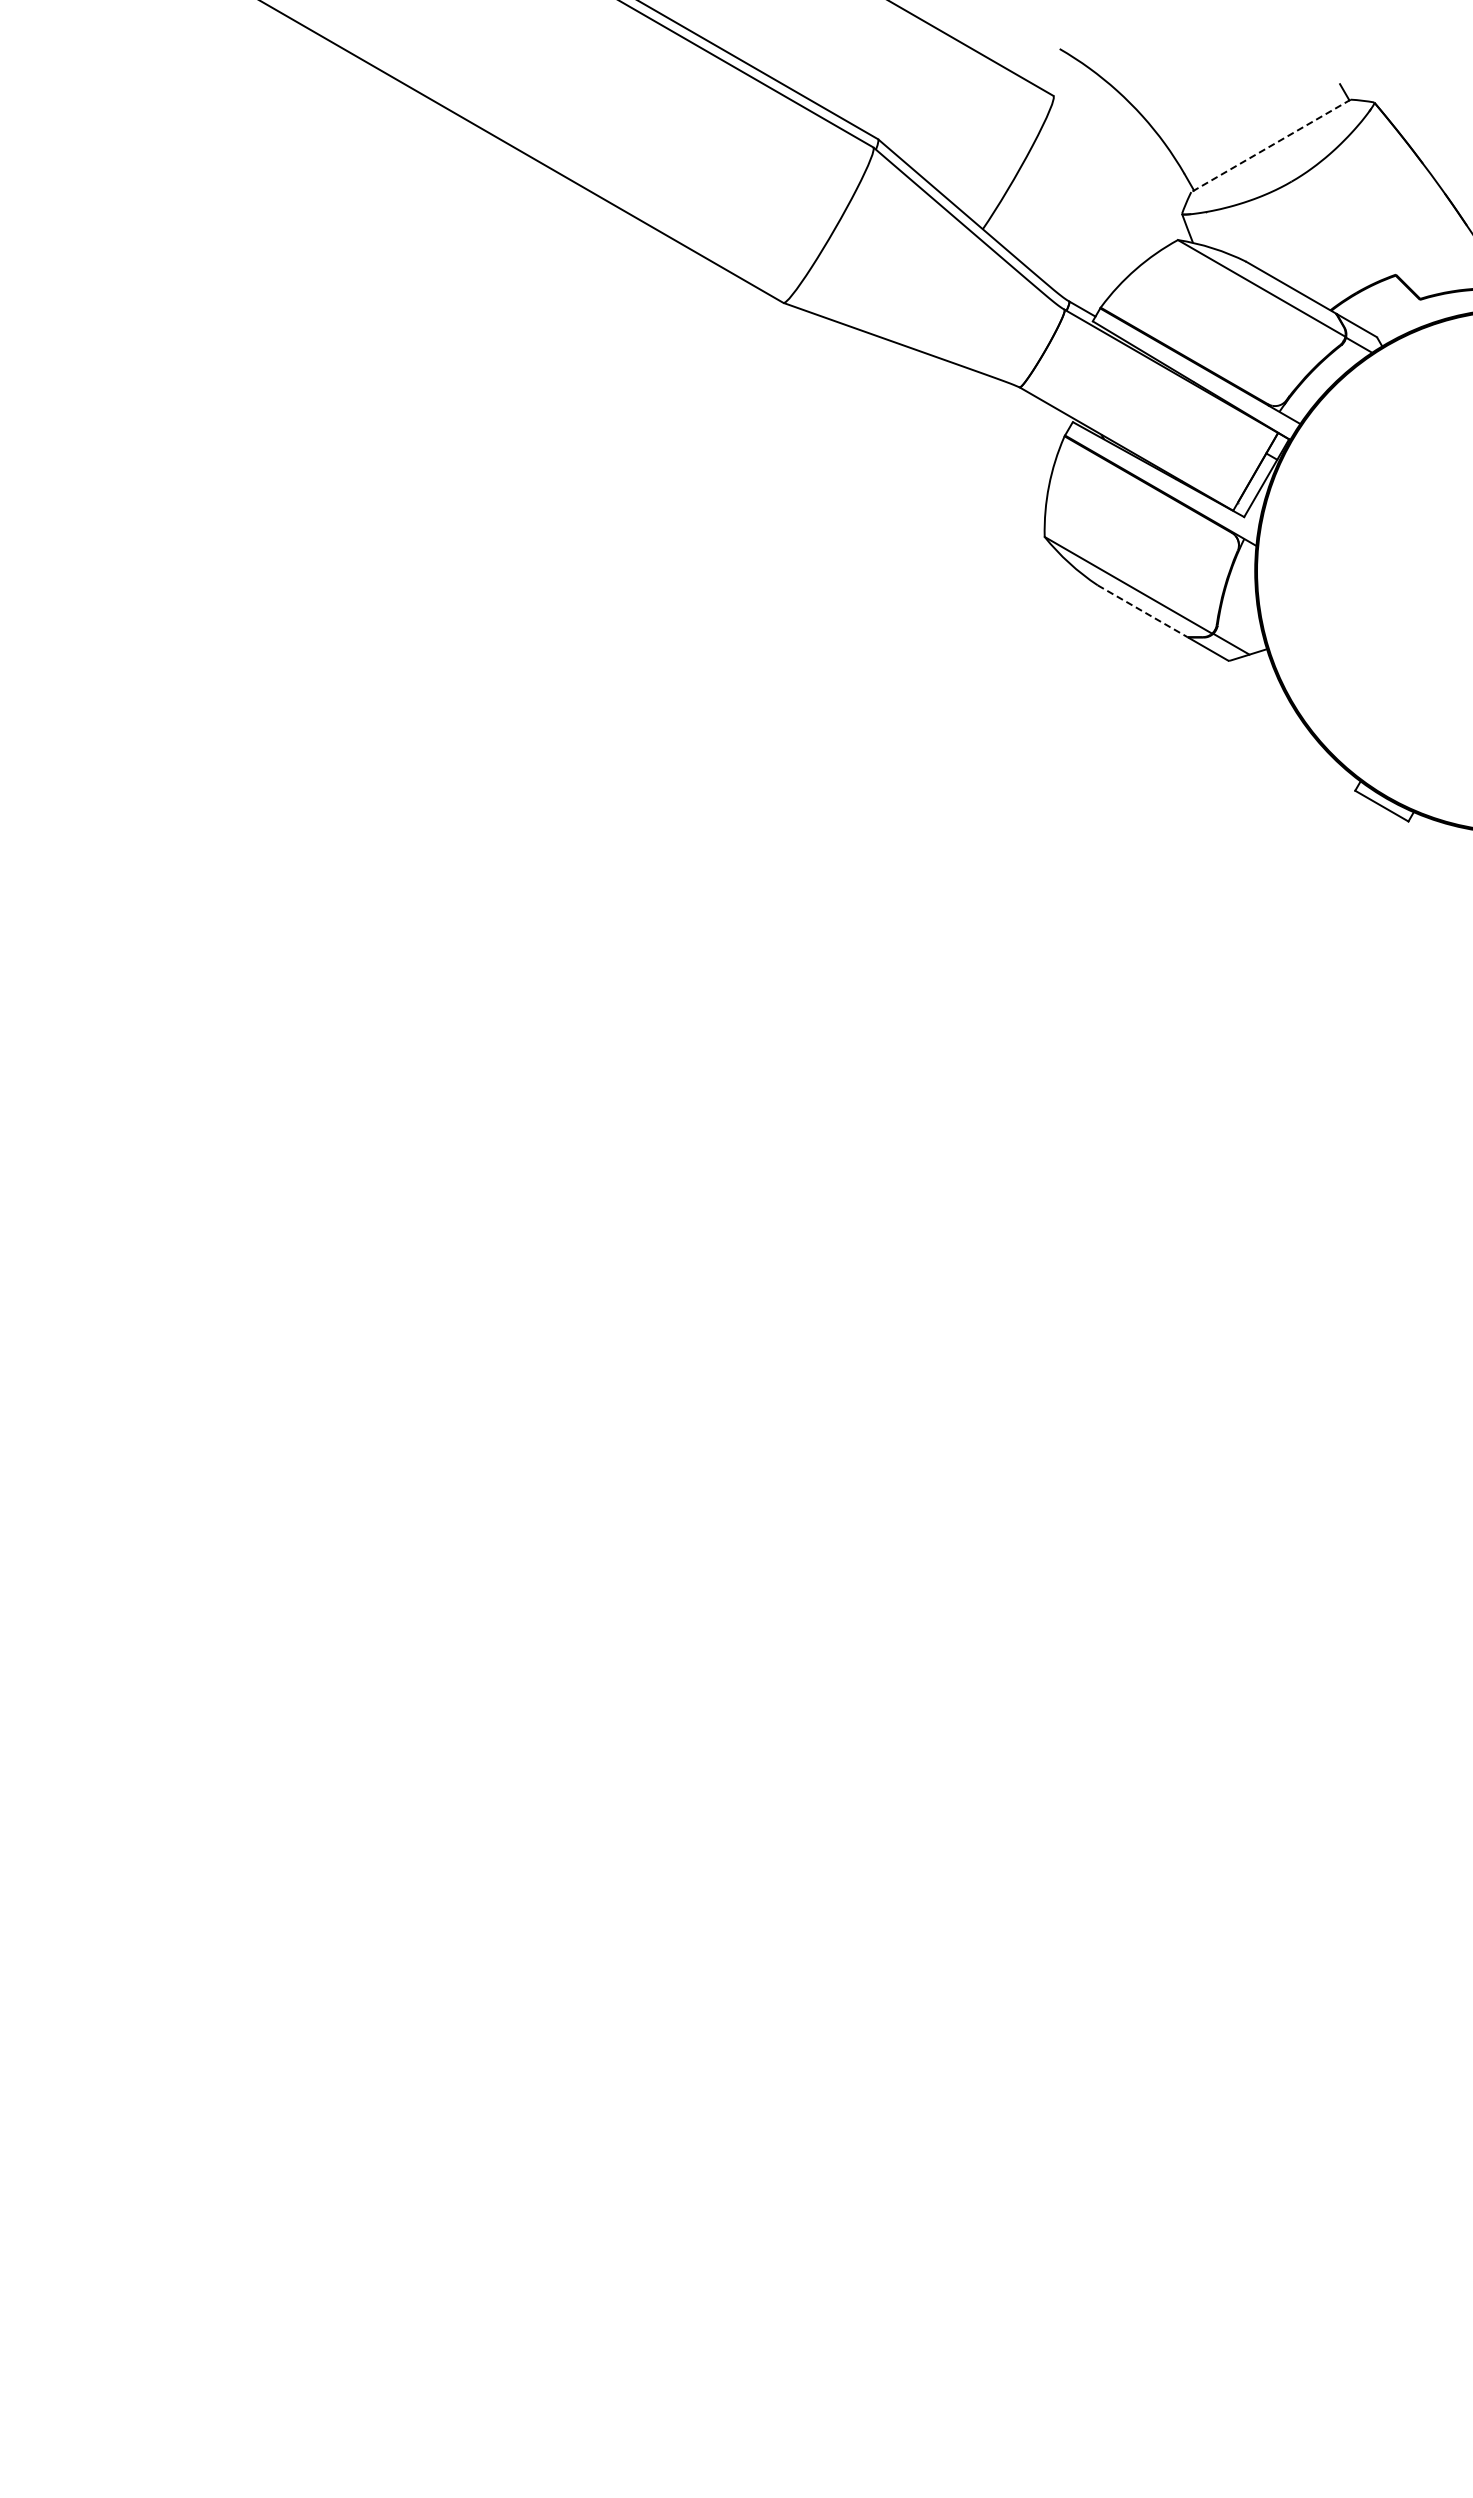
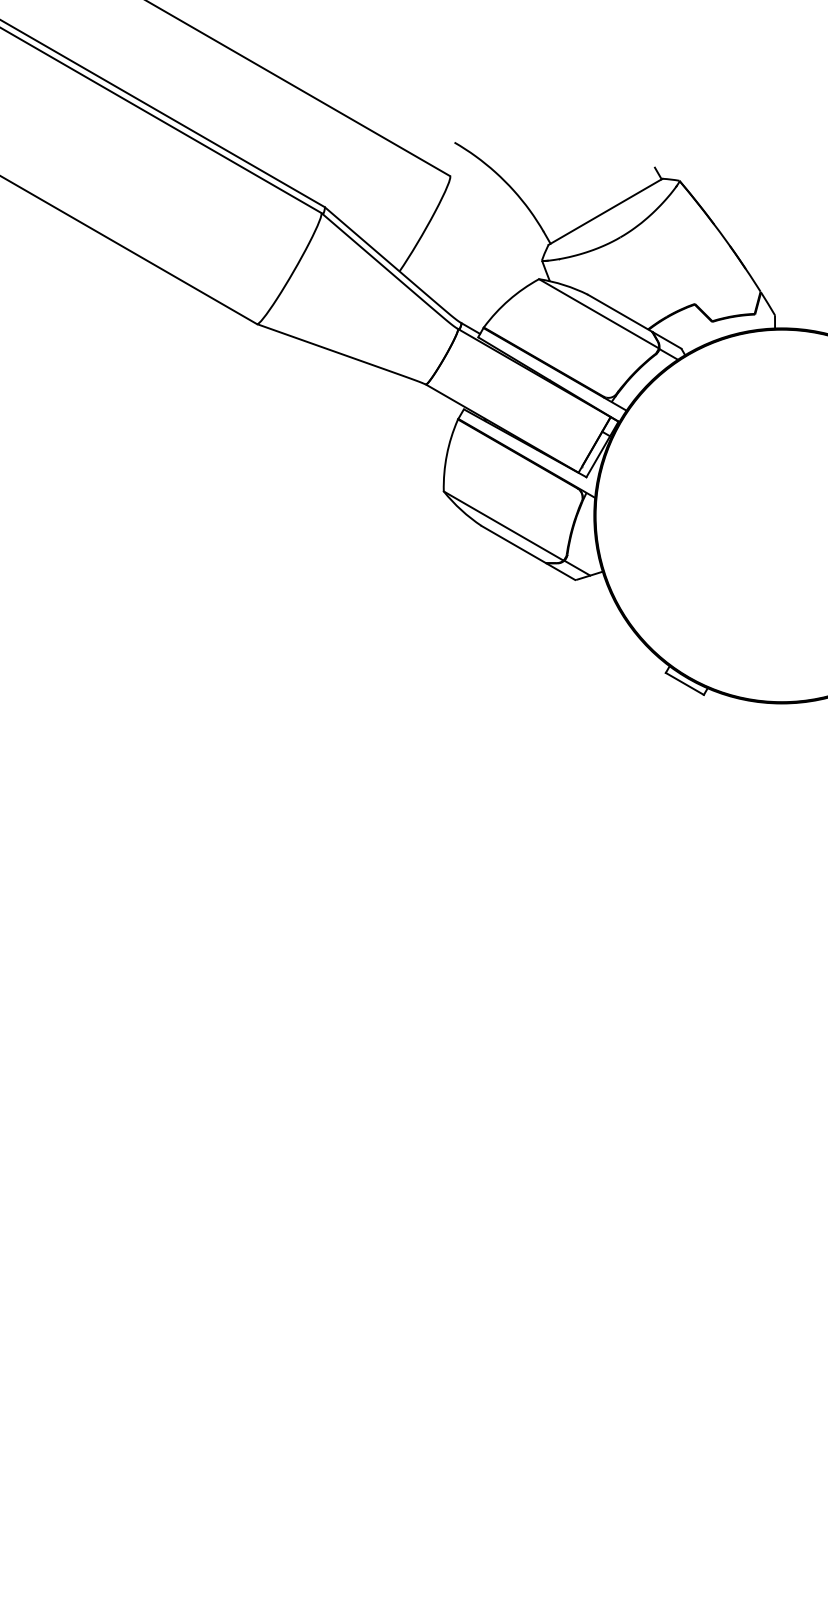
line: (1270, 146) -> (605, 212), dashed -> solid
line: (1142, 611) -> (513, 544), dashed -> solid

